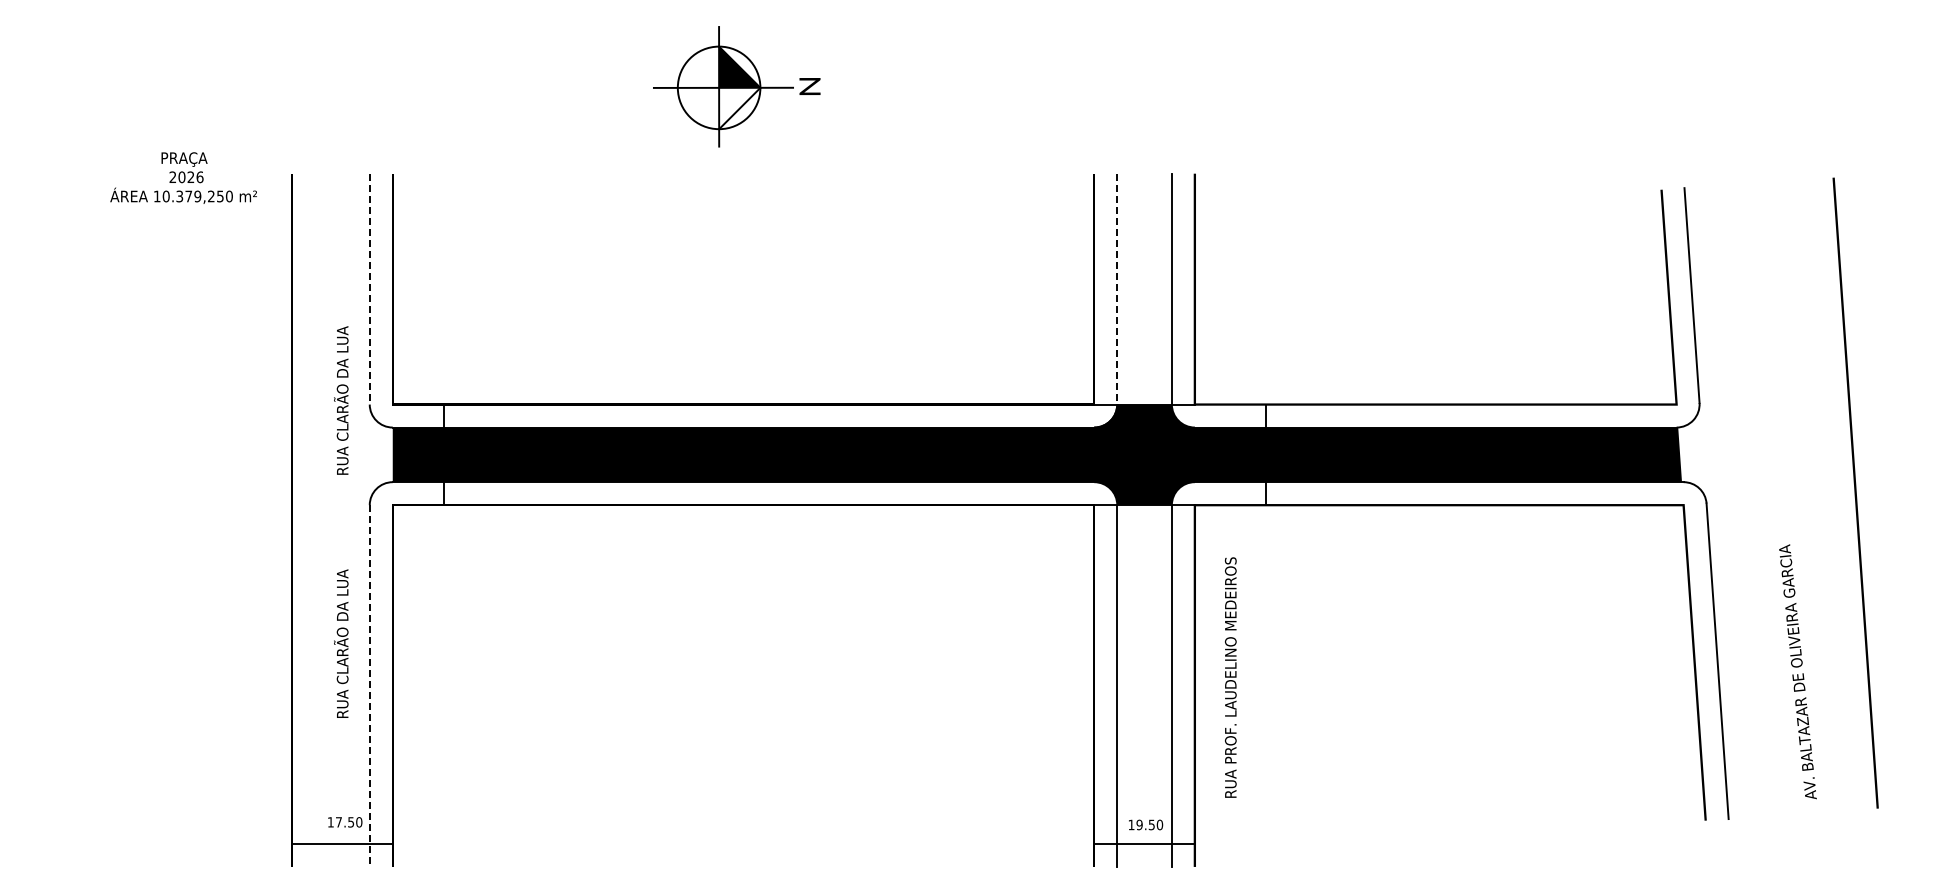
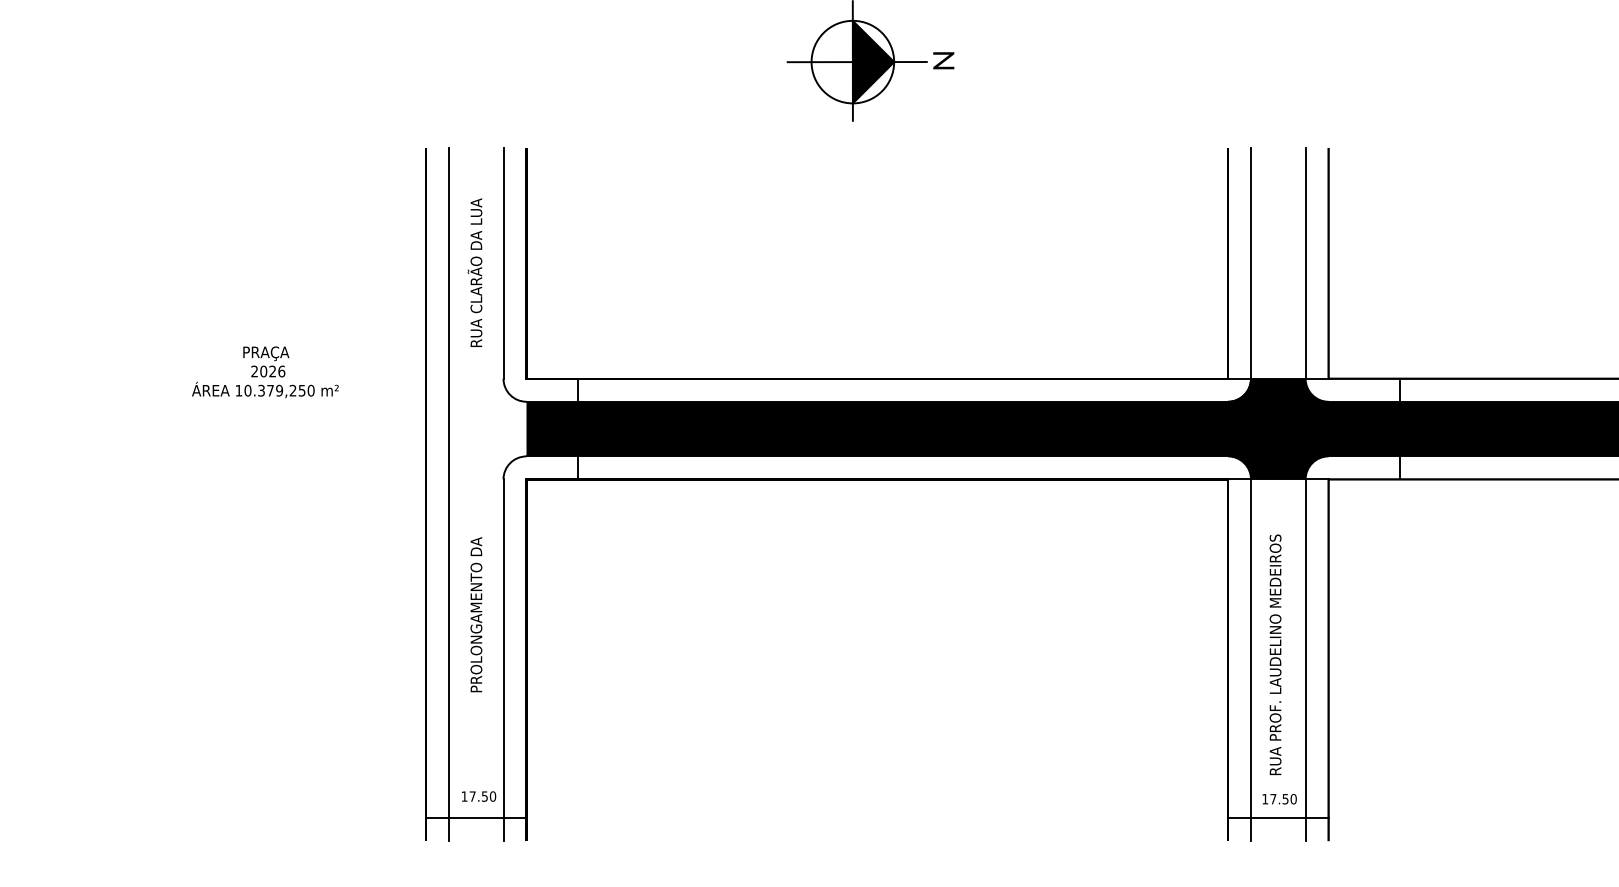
fill: (739, 108) -> (873, 82), added
text: (183, 177) -> (265, 371), moved
line: (369, 289) -> (503, 263), dashed -> solid
line: (1117, 289) -> (1251, 263), dashed -> solid
text: (341, 400) -> (475, 272), moved
line: (315, 519) -> (449, 493), added
text: (341, 639) -> (475, 613), RUA CLARÃO DA LUA -> PROLONGAMENTO DA
text: (1230, 677) -> (1275, 654), moved
line: (369, 686) -> (503, 660), dashed -> solid
text: (1139, 824) -> (1273, 798), 19.50 -> 17.50

